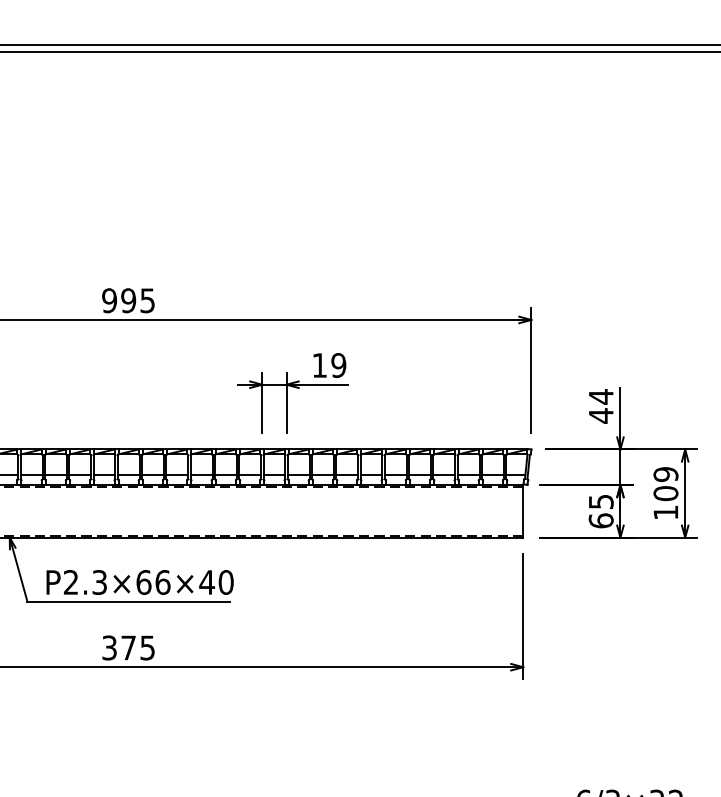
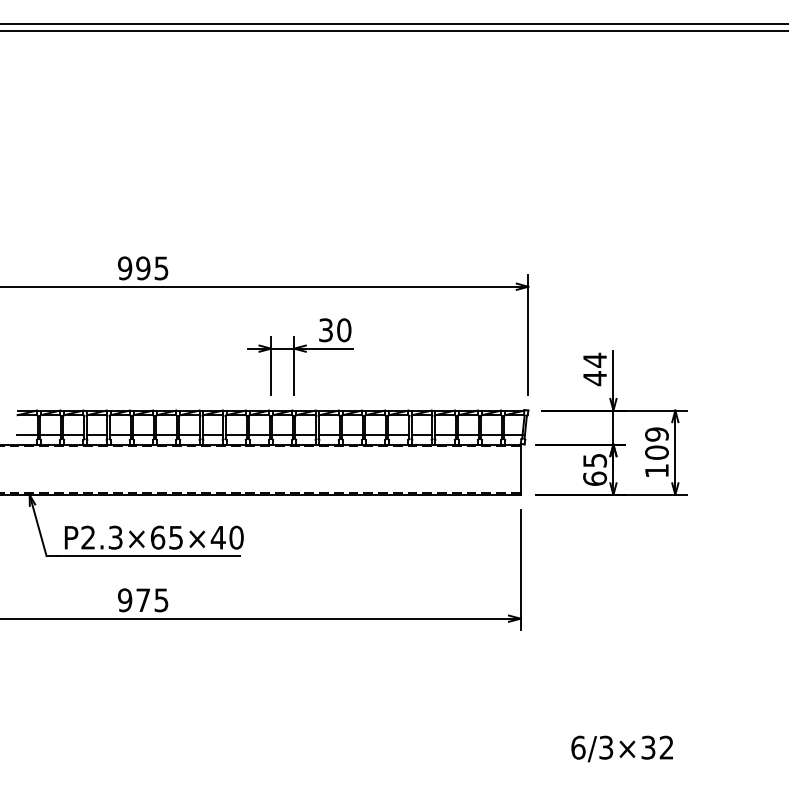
text: (329, 365) -> (335, 330), 19 -> 30
text: (163, 582) -> (176, 537), P2.3×66×40 -> P2.3×65×40
text: (108, 648) -> (124, 600), 375 -> 975

